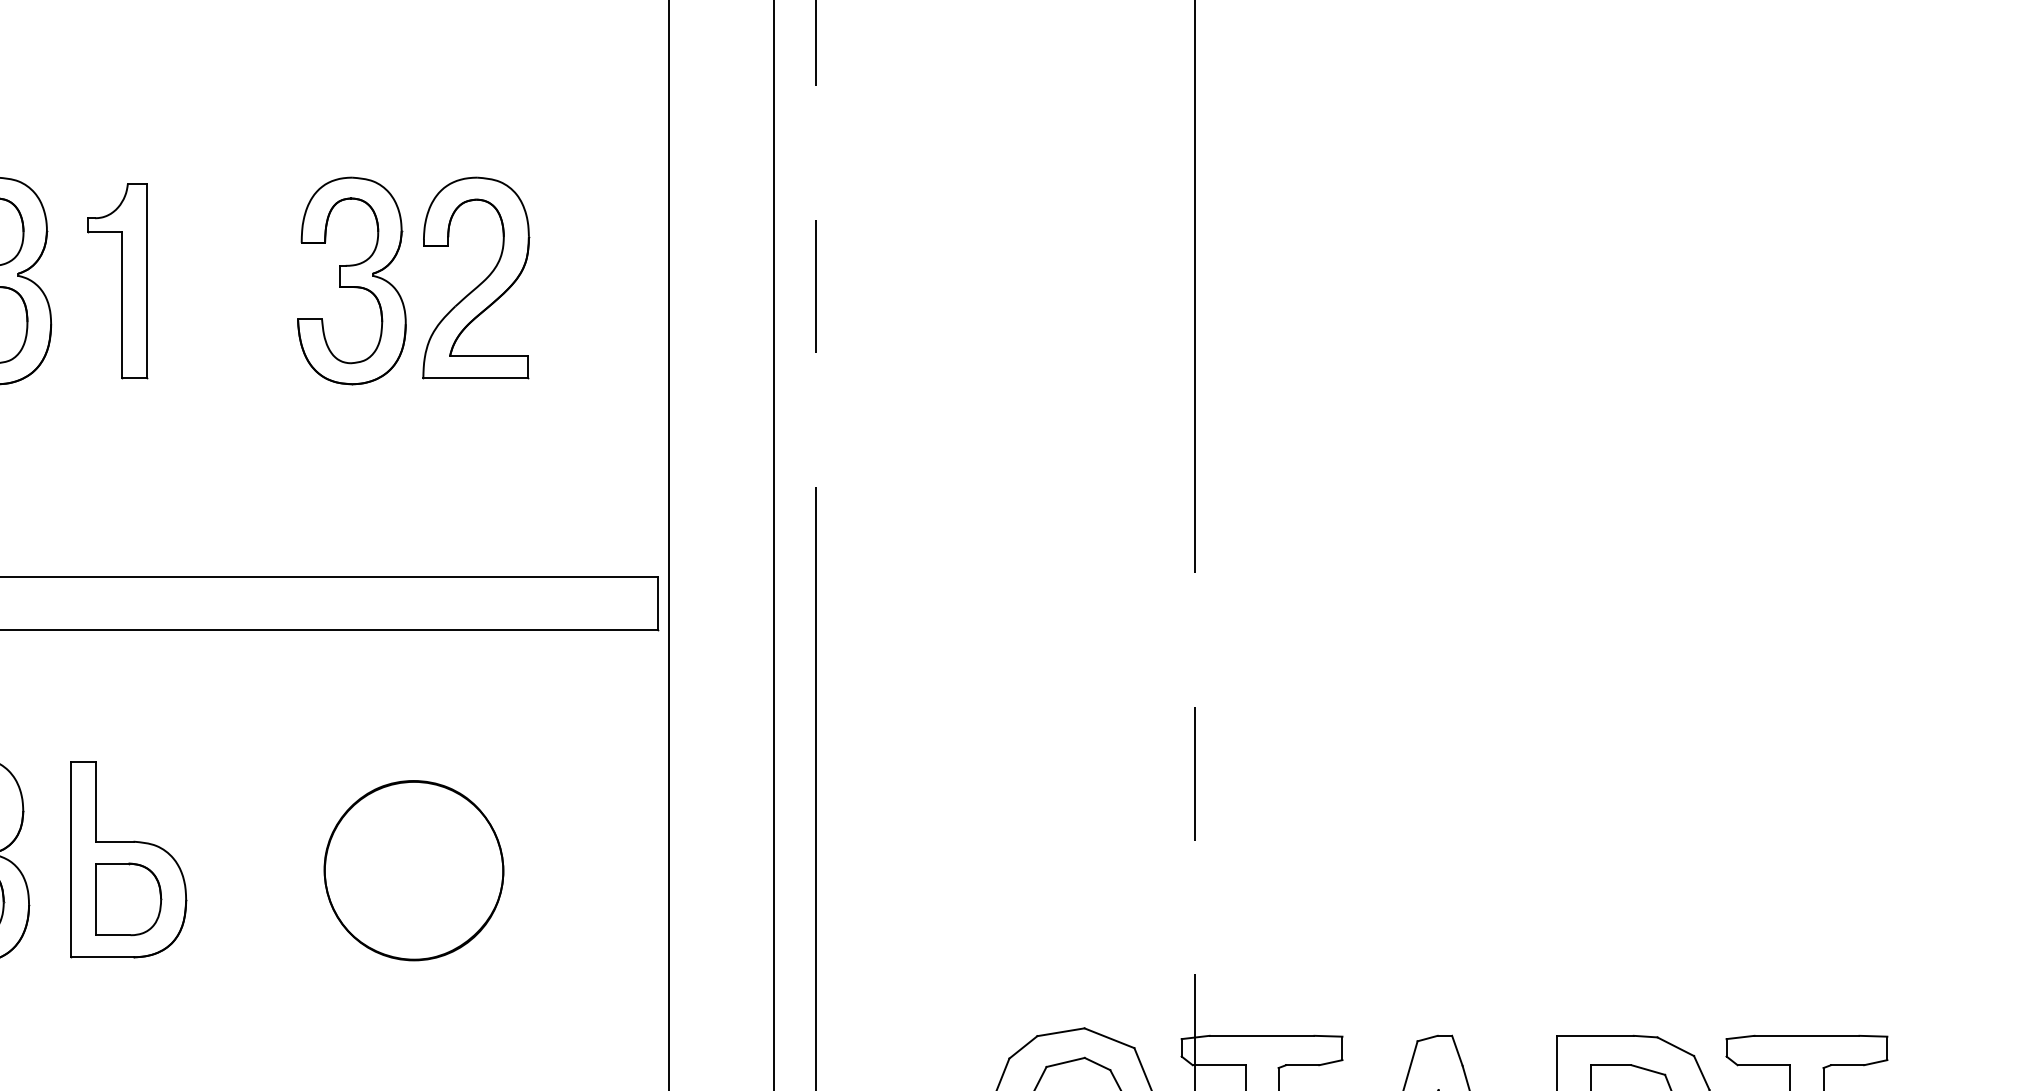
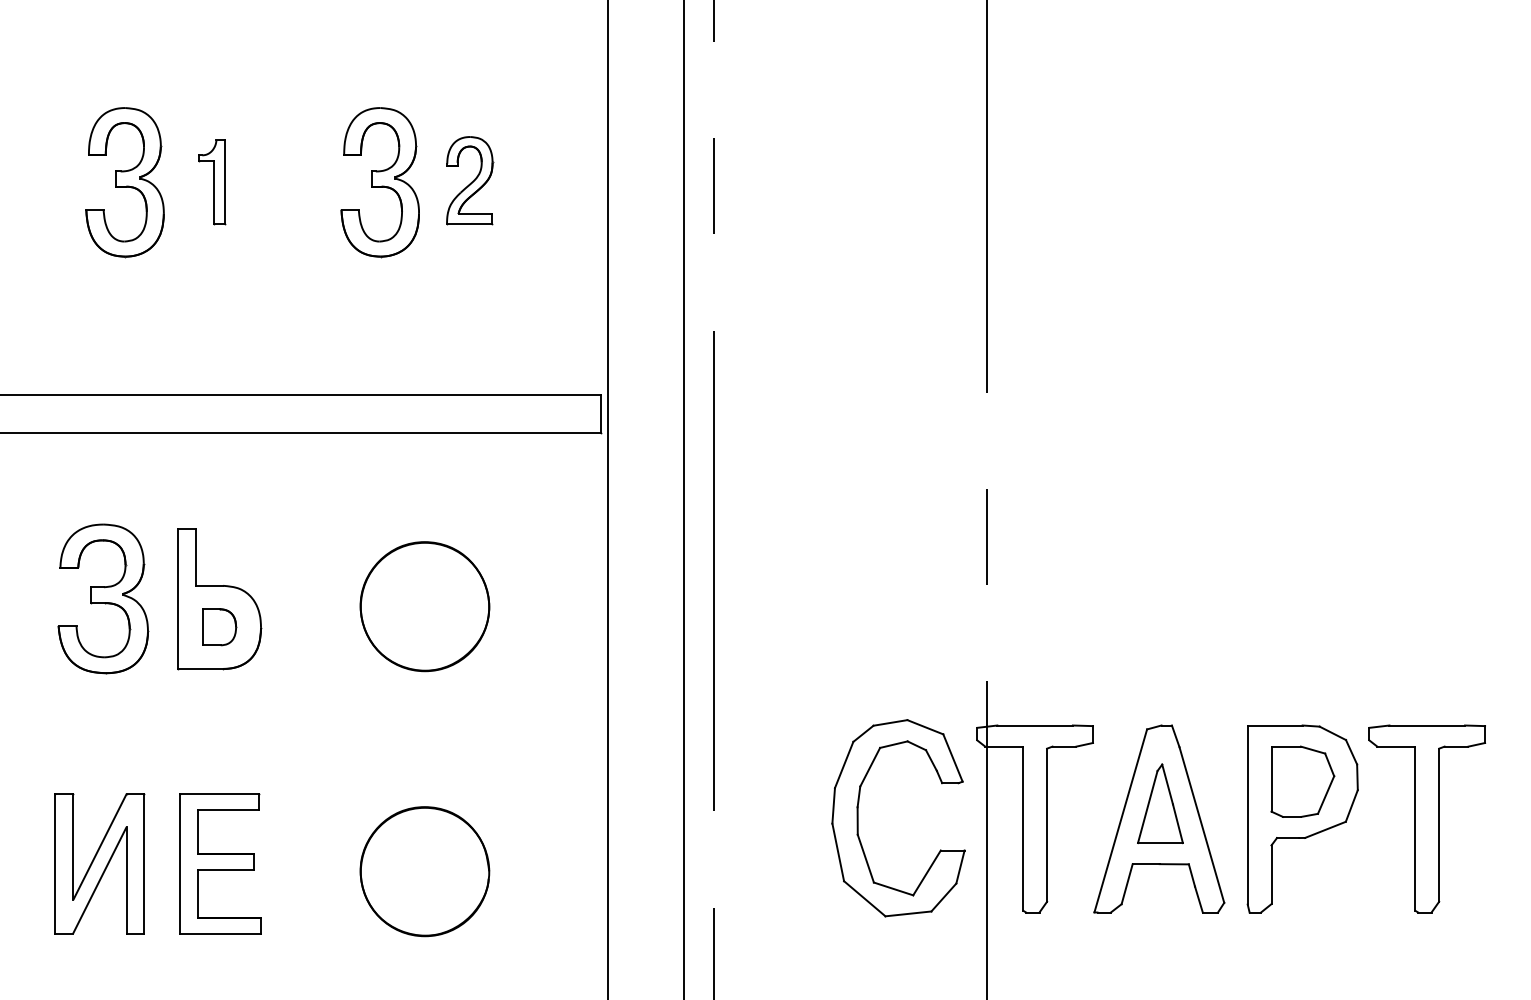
part: (475, 278) -> (469, 180), size x0.6
part: (118, 281) -> (212, 182), size x0.6
part: (128, 898) -> (219, 626), size x0.7

